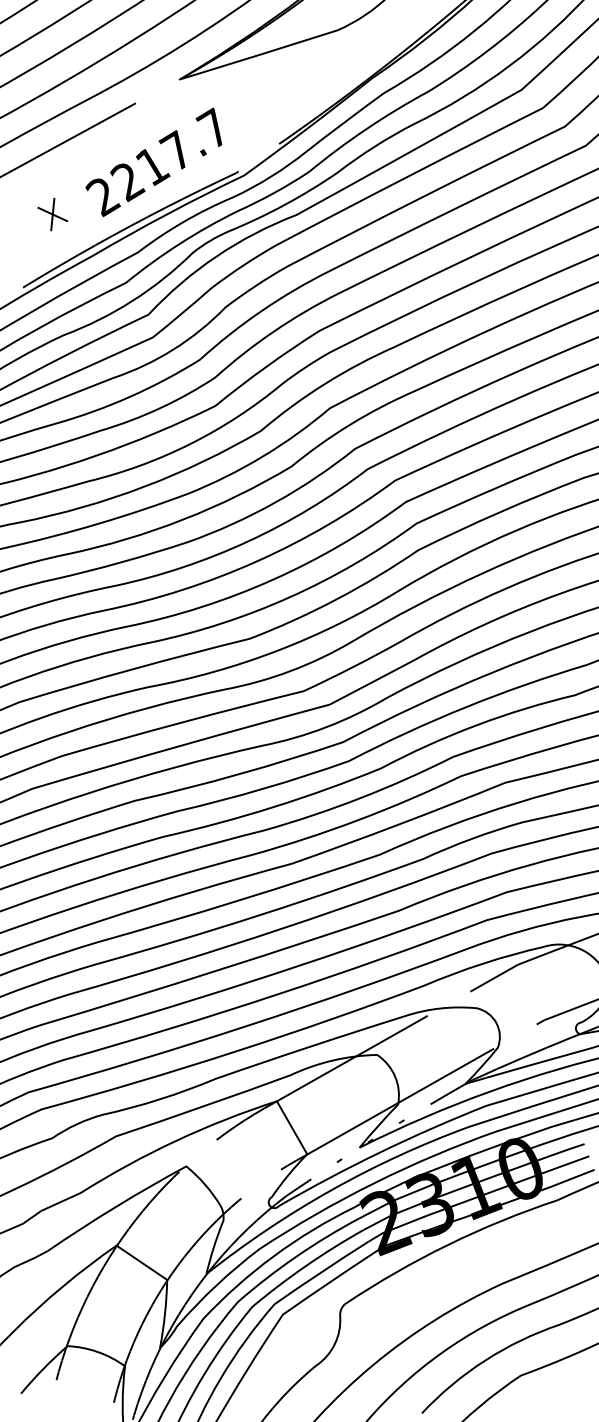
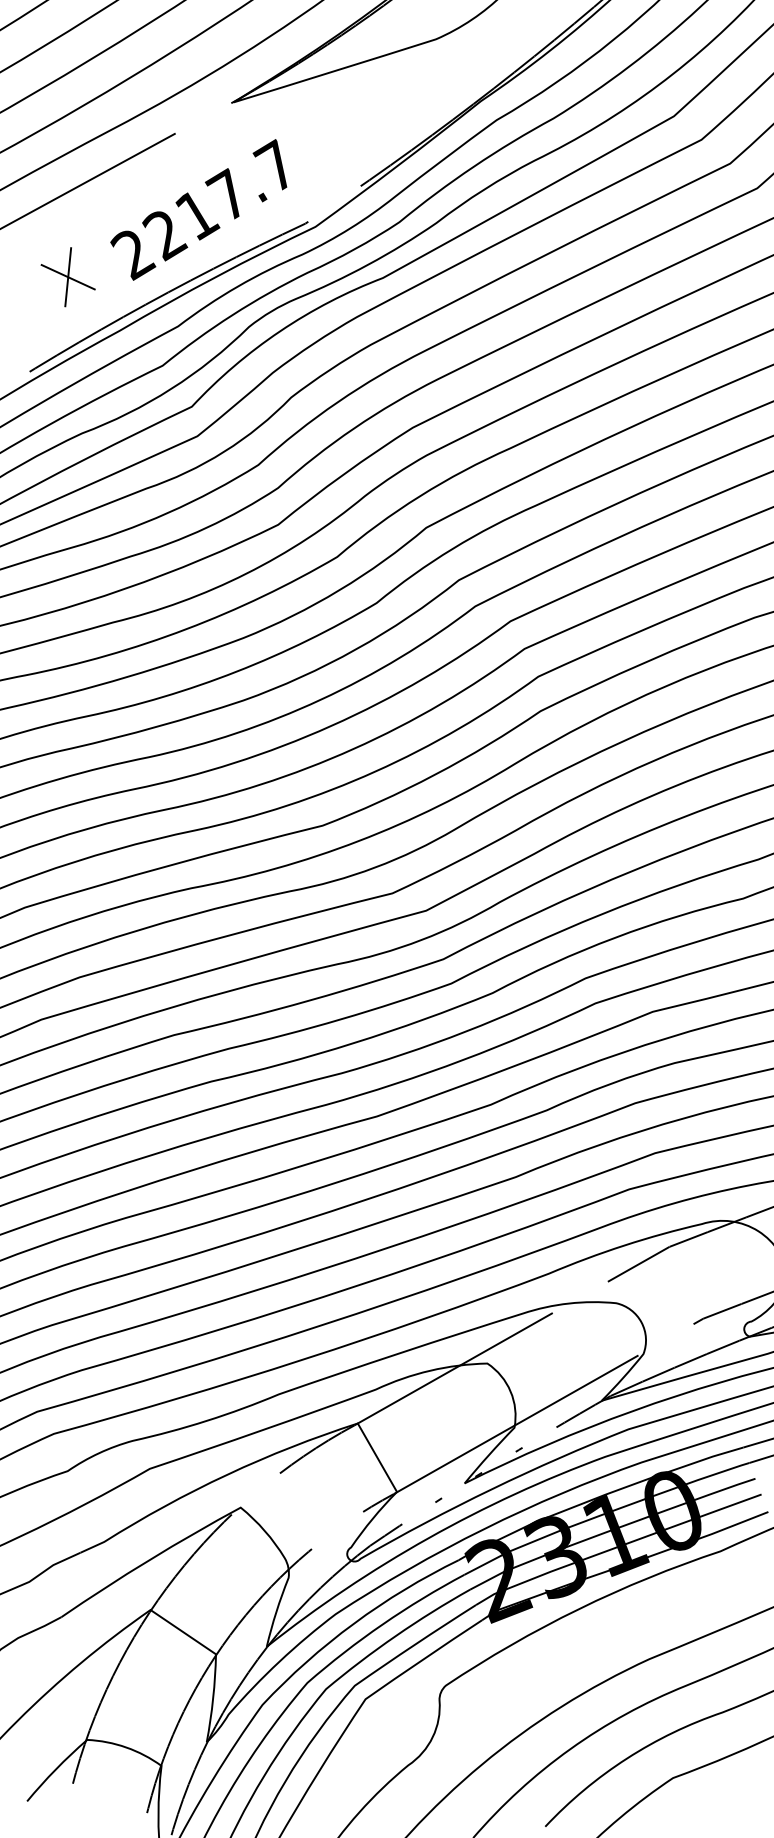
part: (52, 214) -> (67, 277), size x1.43

